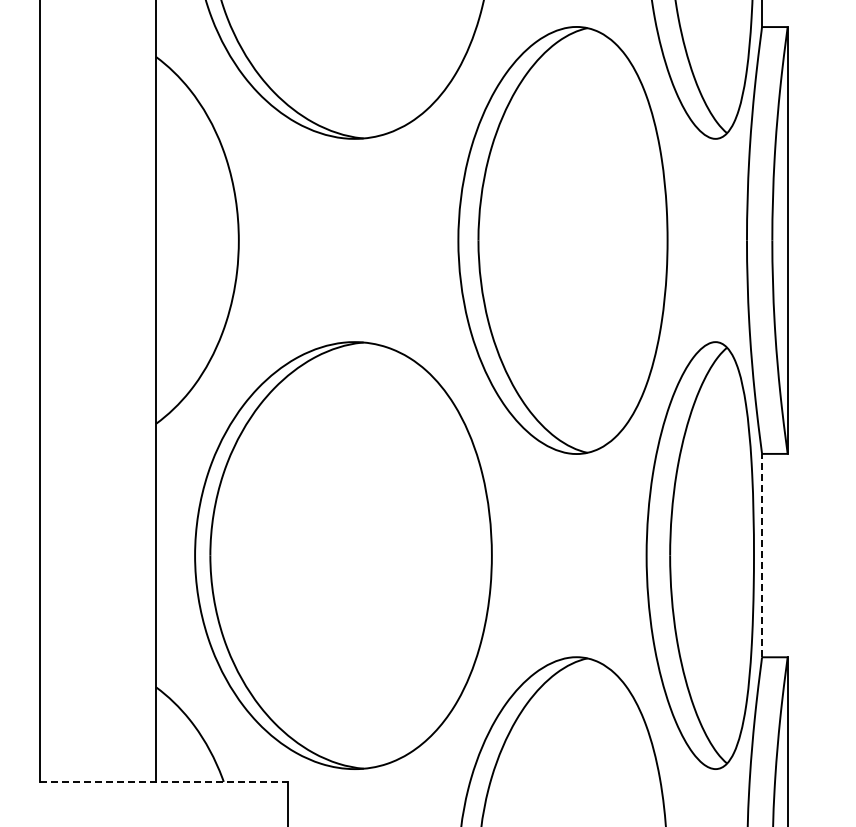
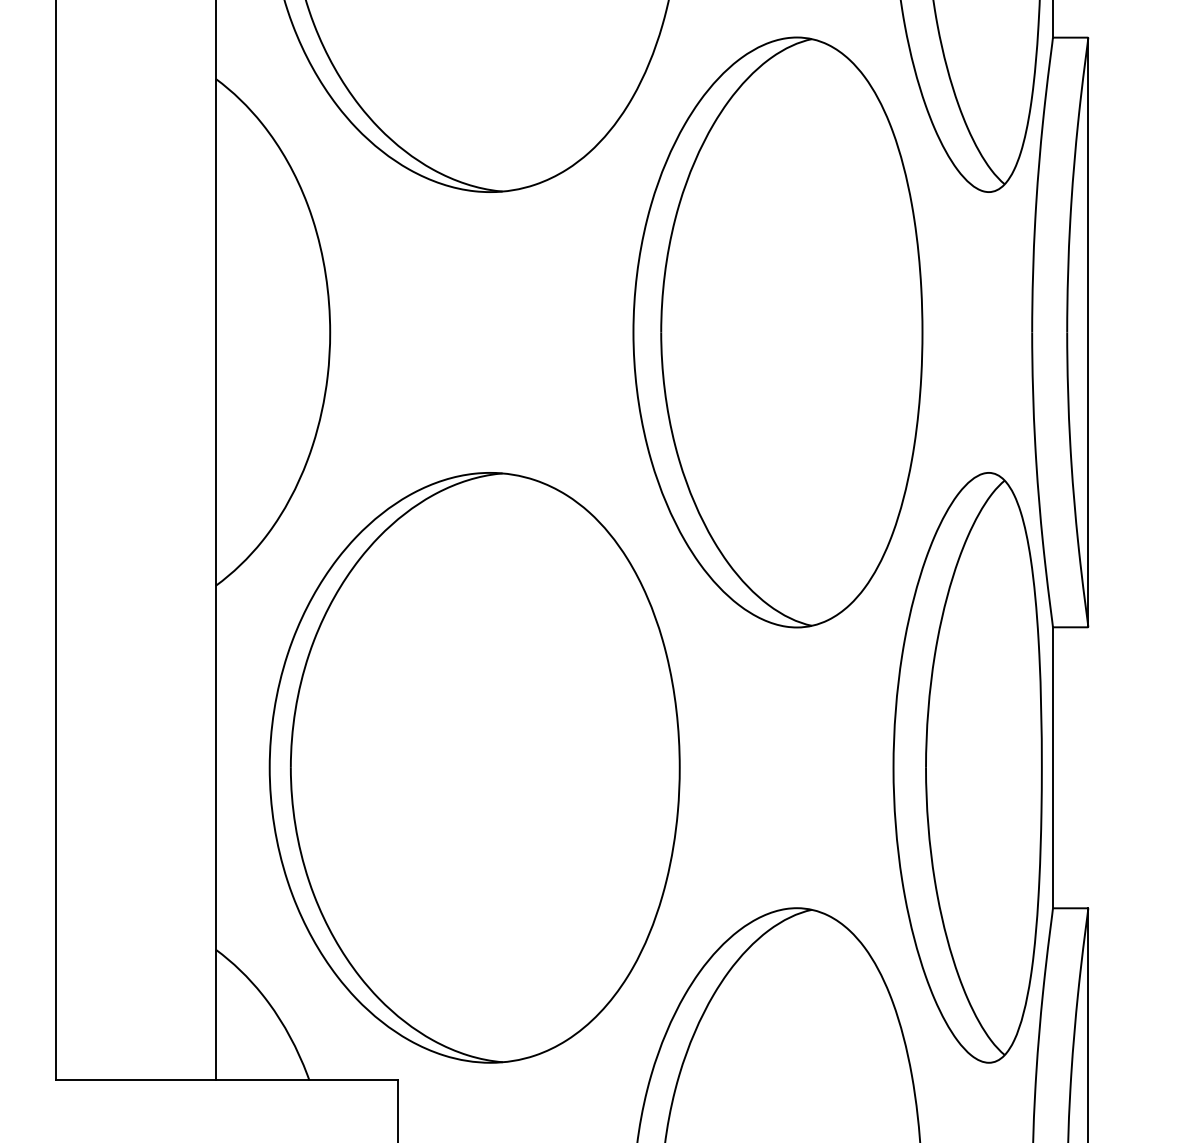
line: (761, 555) -> (1052, 767), dashed -> solid
line: (164, 781) -> (227, 1079), dashed -> solid

